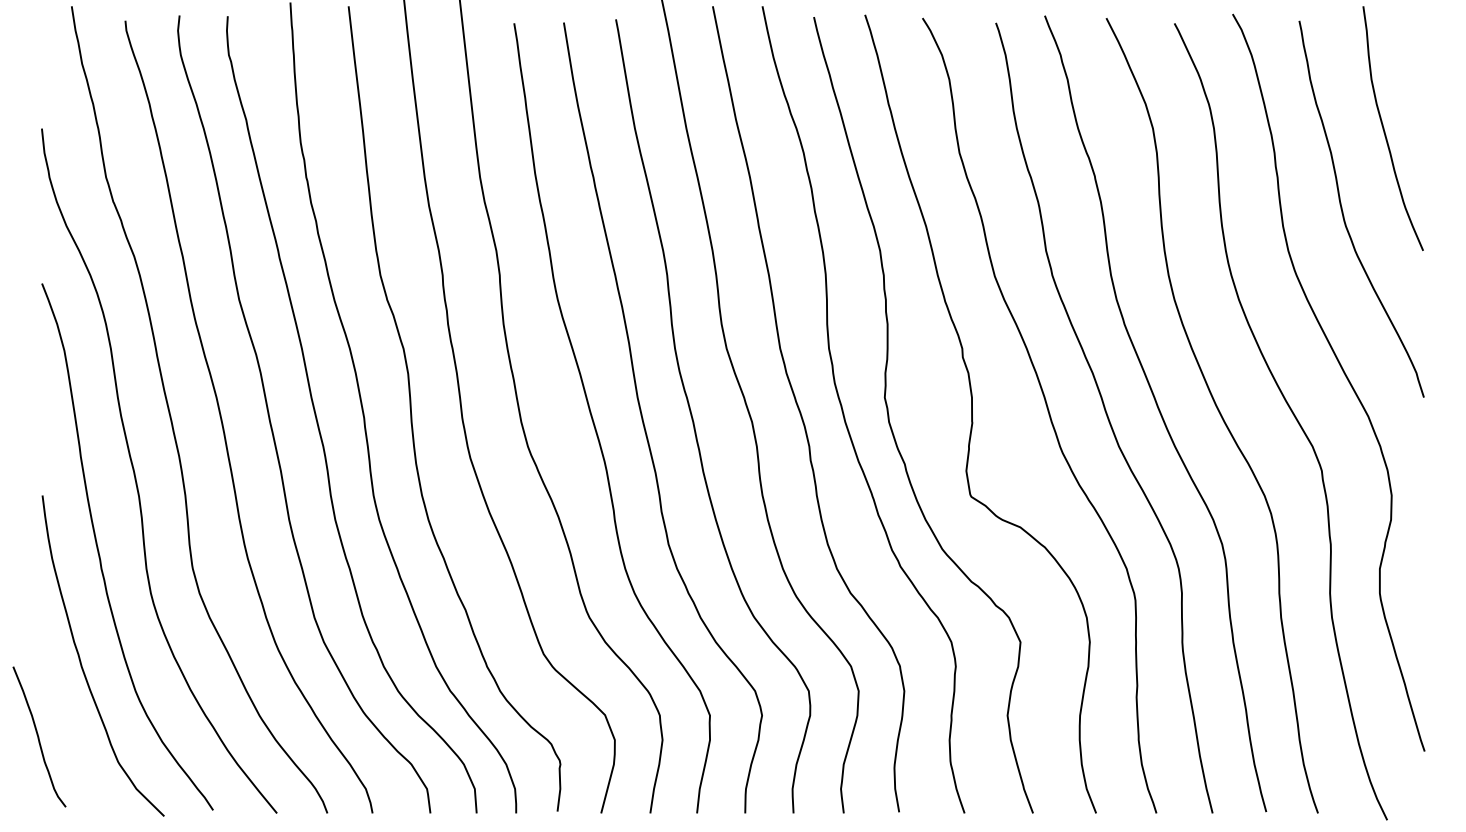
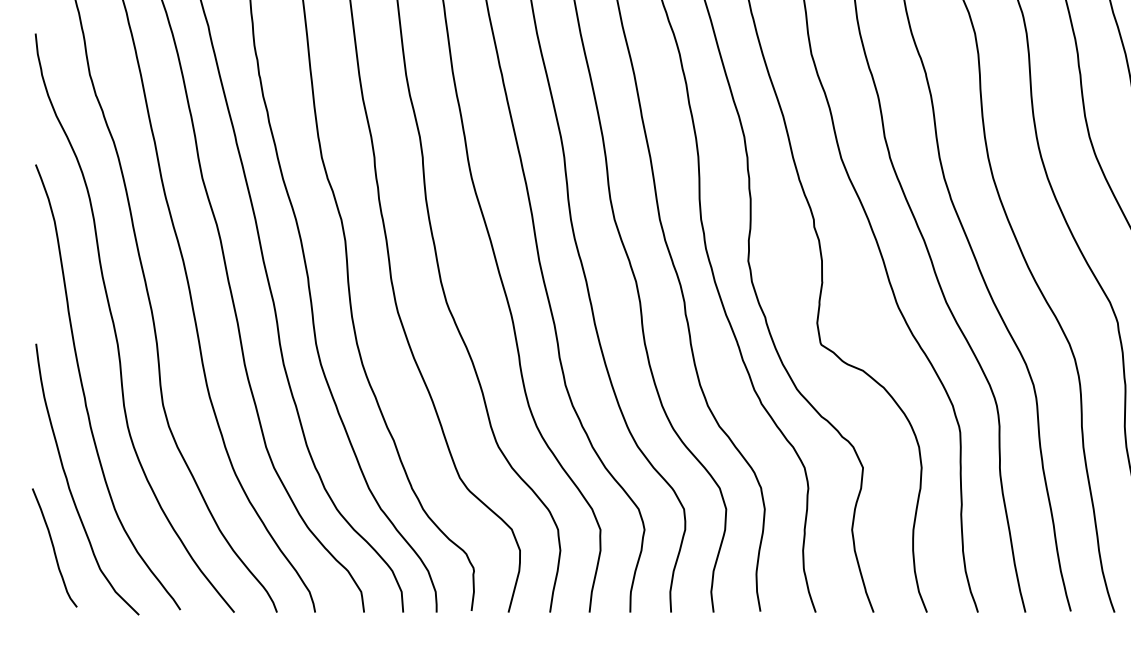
curve: (39, 736) -> (54, 547), moved

